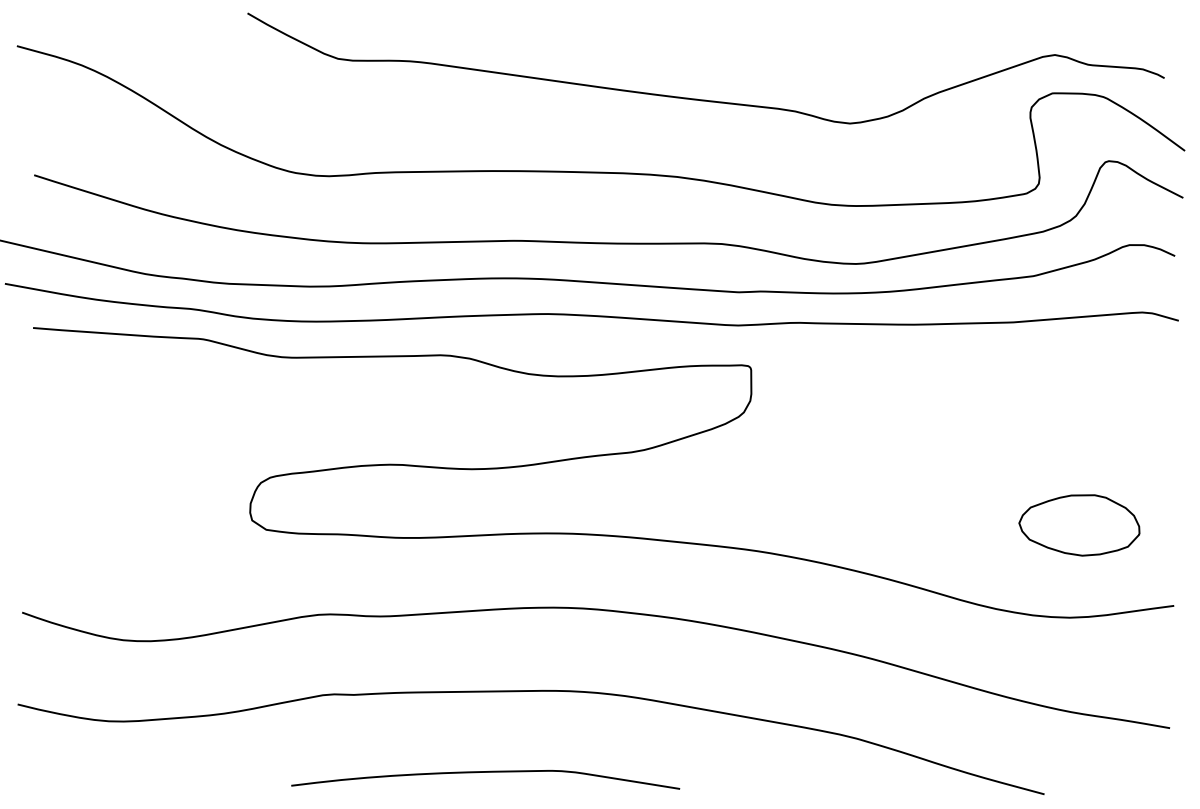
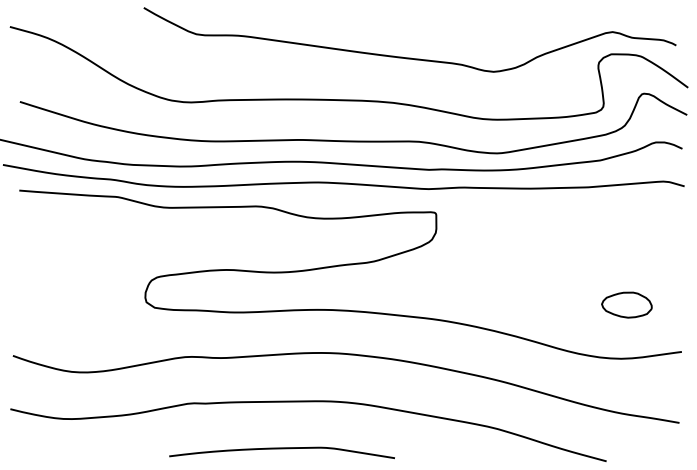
part: (1078, 524) -> (626, 304), size x0.71

